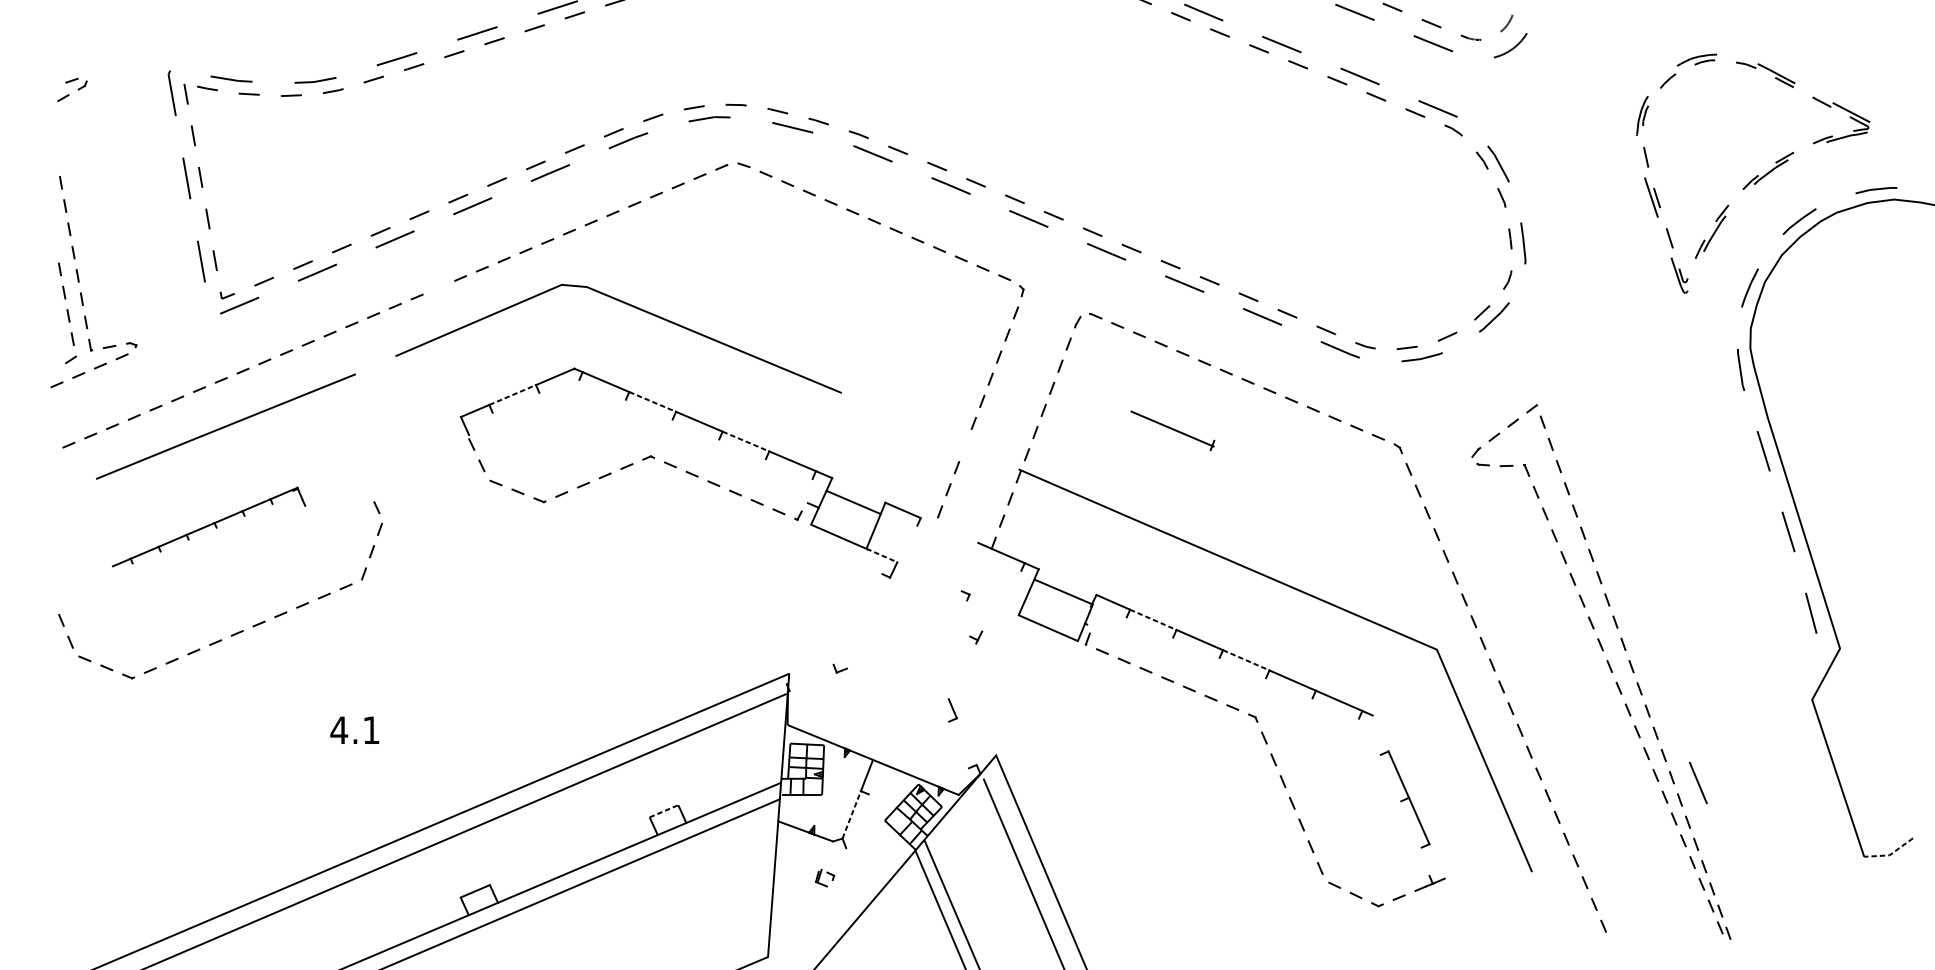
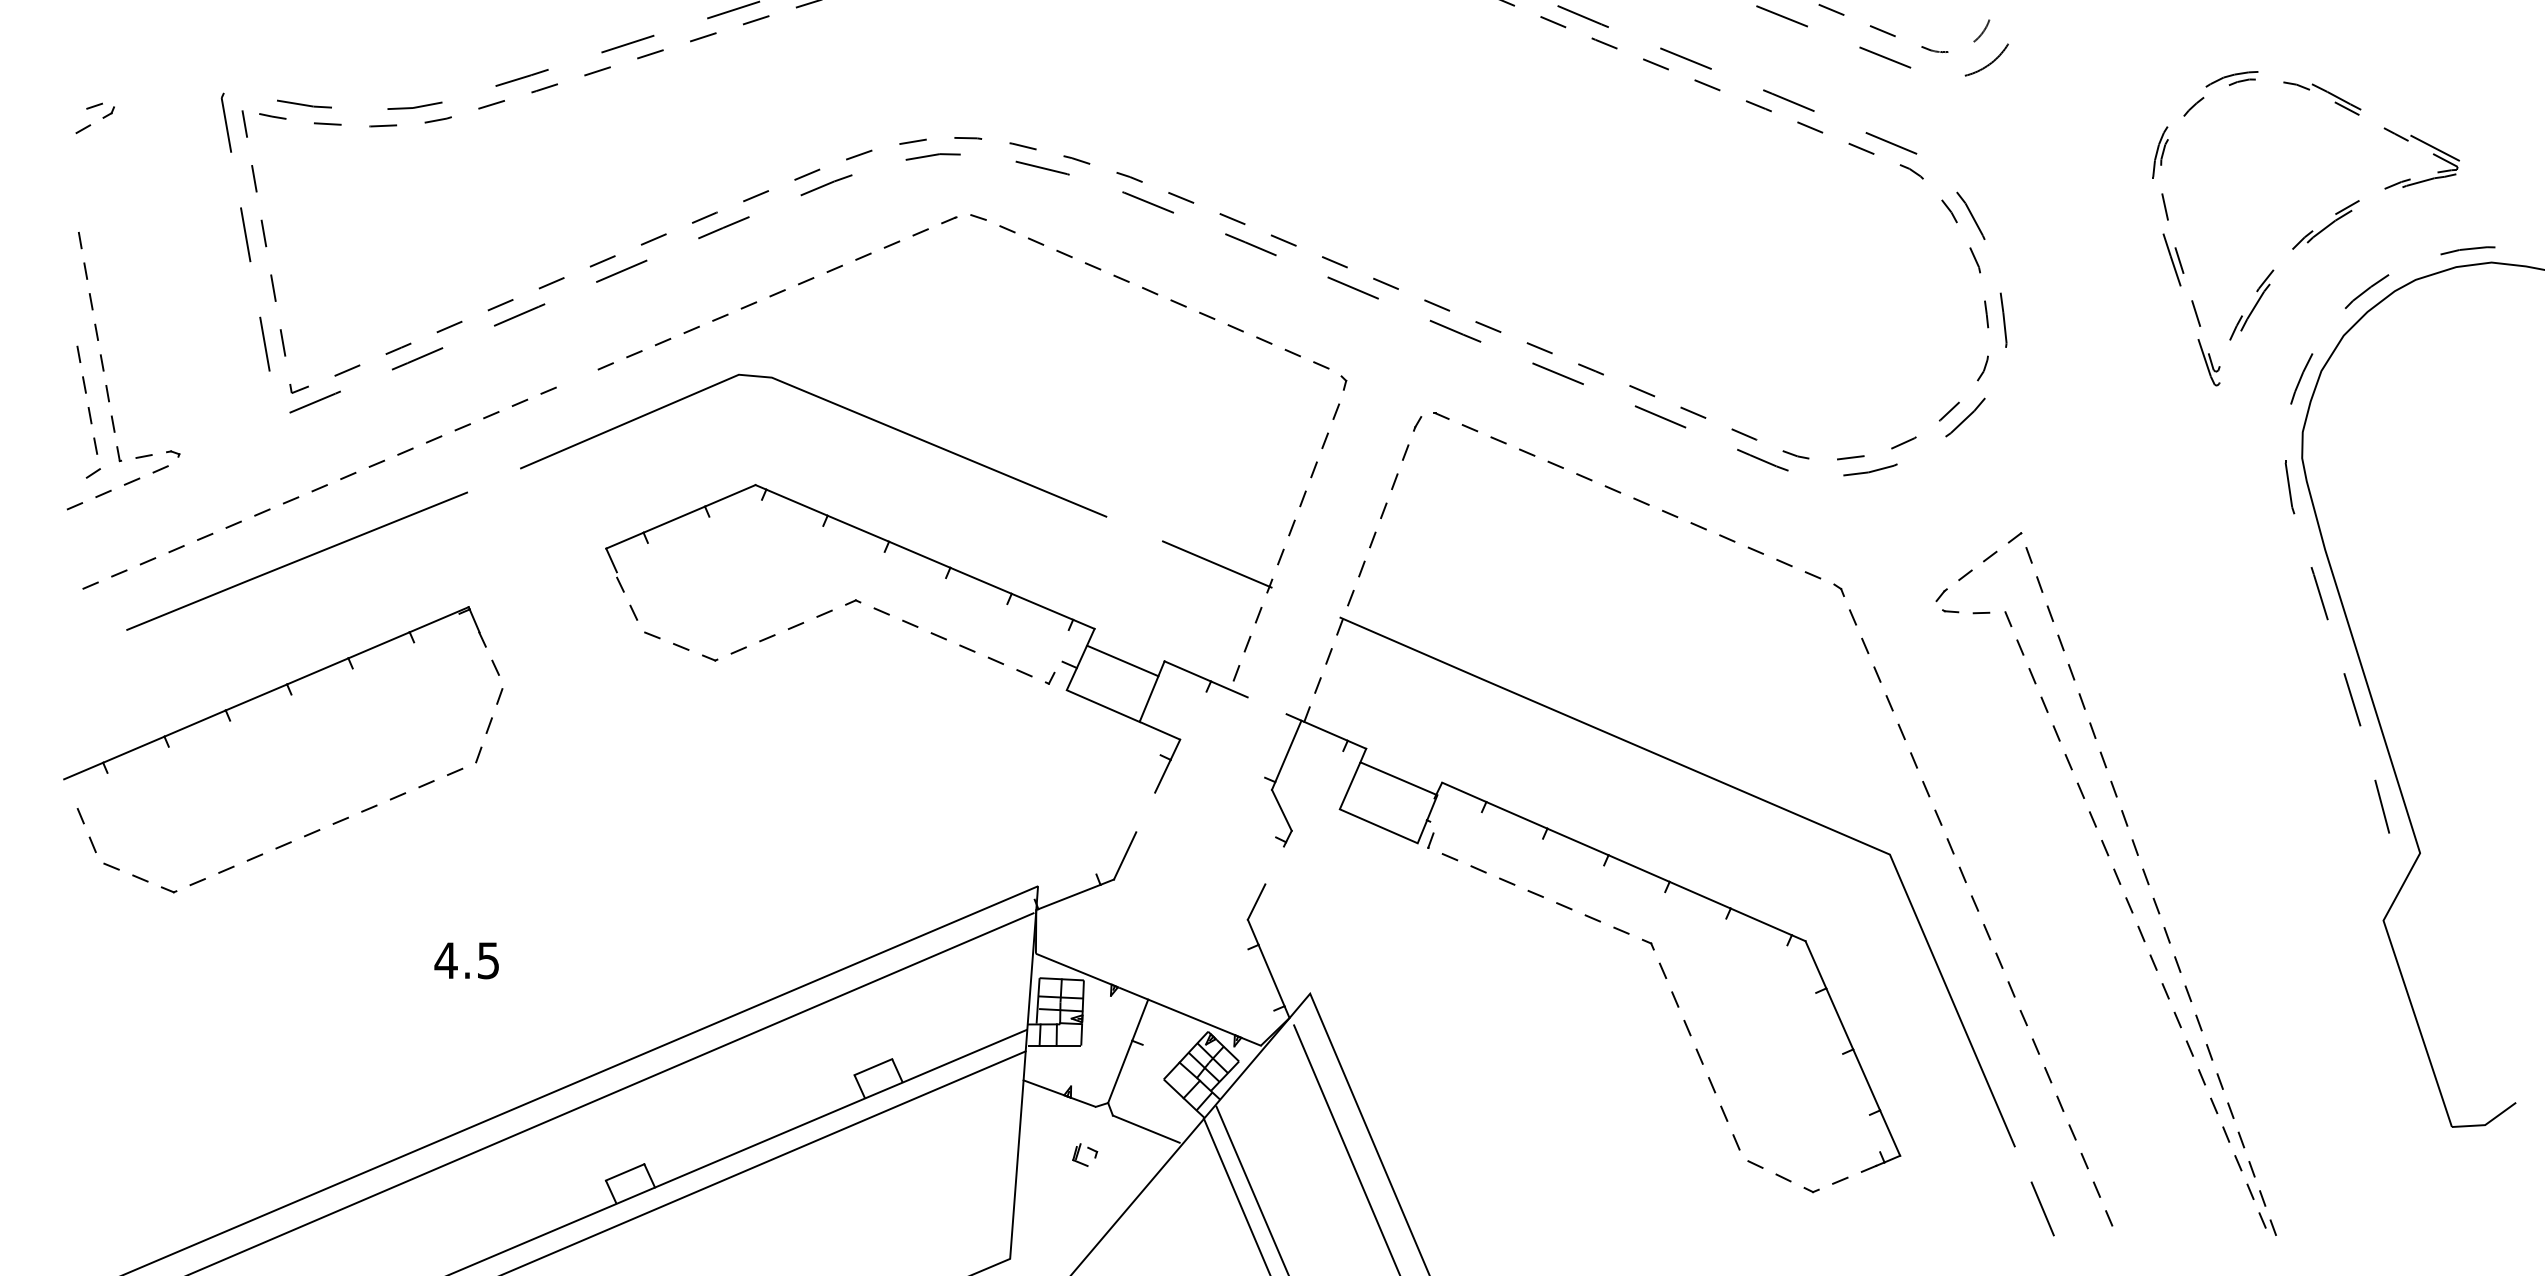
line: (512, 394) -> (674, 519), dashed -> solid
line: (652, 401) -> (858, 528), dashed -> solid
part: (1172, 430) -> (1217, 566), moved
line: (746, 442) -> (981, 581), dashed -> solid
line: (934, 524) -> (1229, 689), added
part: (208, 527) -> (274, 693), size x1.67
line: (881, 555) -> (1159, 730), dashed -> solid
line: (979, 571) -> (1288, 751), added
line: (883, 589) -> (1162, 775), added
line: (974, 615) -> (1281, 809), added
line: (1153, 619) -> (1517, 815), dashed -> solid
line: (855, 650) -> (1125, 855), added
line: (1246, 660) -> (1639, 868), dashed -> solid
line: (813, 681) -> (1069, 896), added
line: (955, 685) -> (1256, 901), added
text: (371, 730) -> (488, 960), 4.1 -> 4.5
line: (1380, 733) -> (1815, 964), added
line: (966, 741) -> (1271, 975), added
line: (1698, 782) -> (2042, 1208), moved
line: (664, 810) -> (873, 1066), dashed -> solid
line: (851, 814) -> (1120, 1071), dashed -> solid
line: (1890, 854) -> (2486, 1123), dashed -> solid
line: (870, 857) -> (1145, 1128), added
line: (1437, 860) -> (1890, 1132), added

